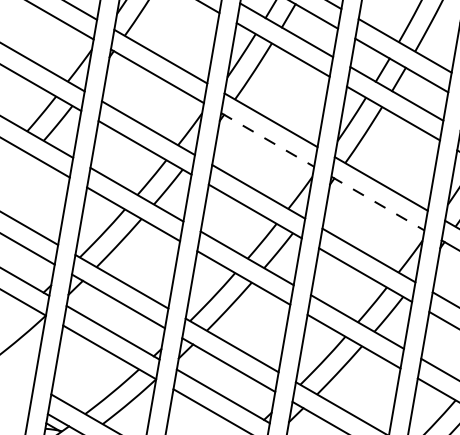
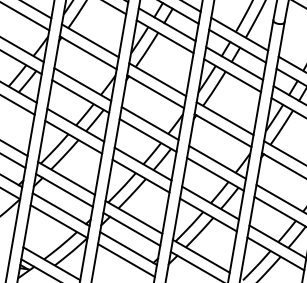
line: (267, 139) -> (155, 91), dashed -> solid
line: (378, 203) -> (223, 130), dashed -> solid

